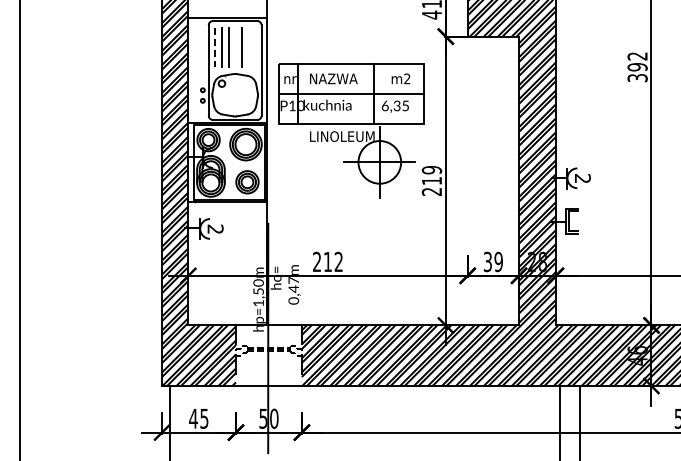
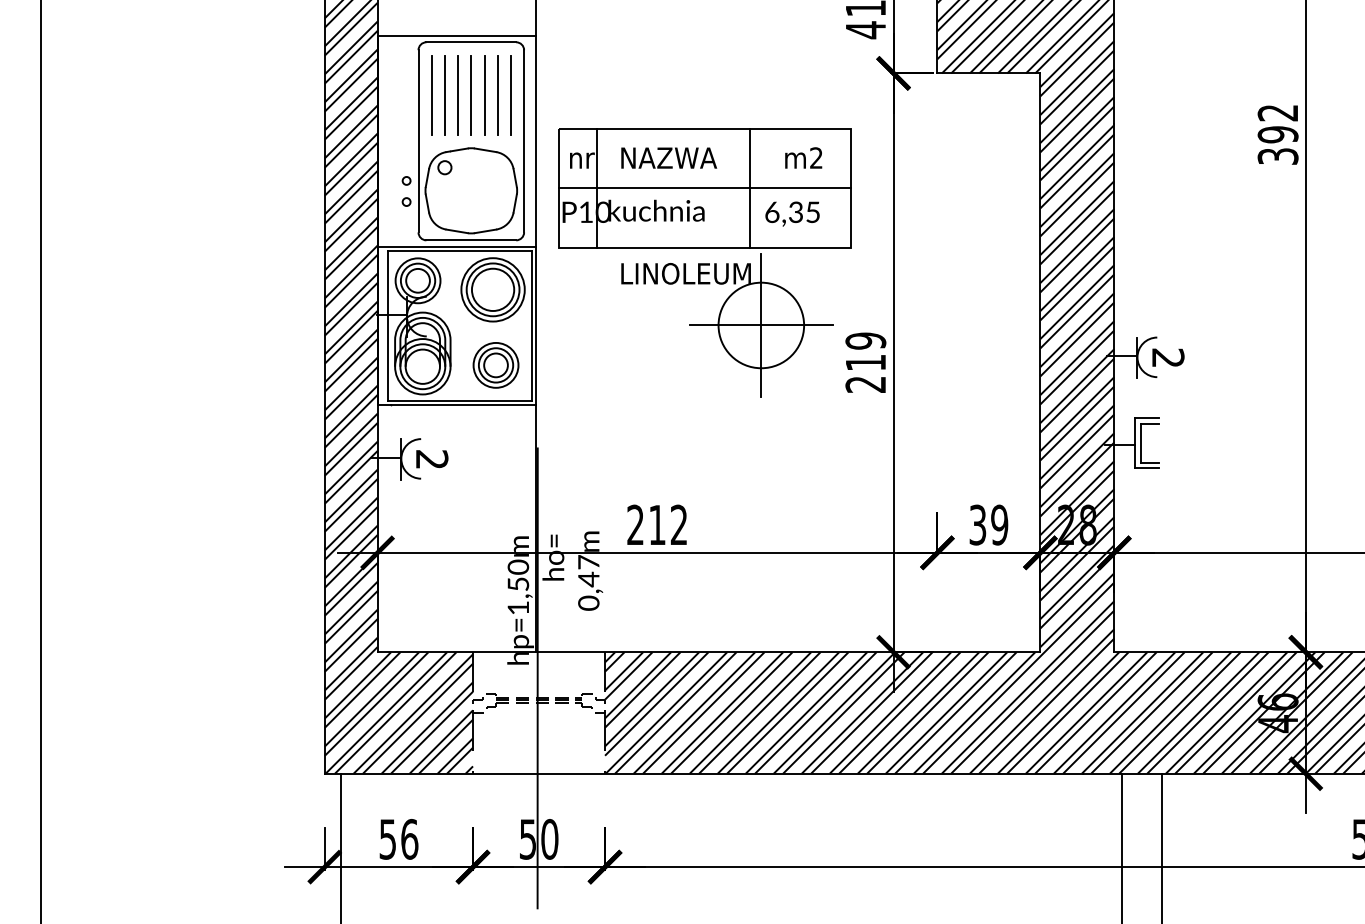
line: (215, 47) -> (431, 95), dashed -> solid
line: (235, 47) -> (472, 95), added
line: (248, 47) -> (498, 95), added
line: (254, 47) -> (510, 95), added
text: (198, 418) -> (397, 838), 45 -> 56

